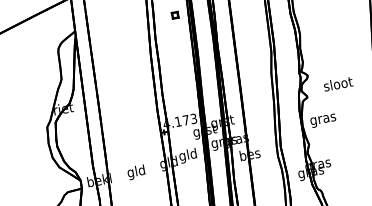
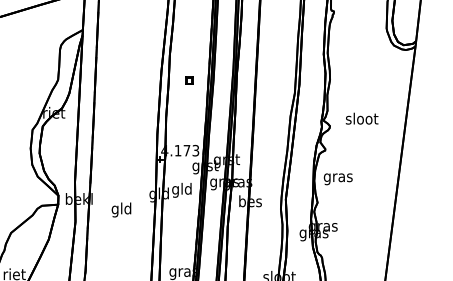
part: (175, 15) -> (189, 80), moved
text: (337, 83) -> (361, 118), moved
text: (136, 172) -> (121, 209), moved

